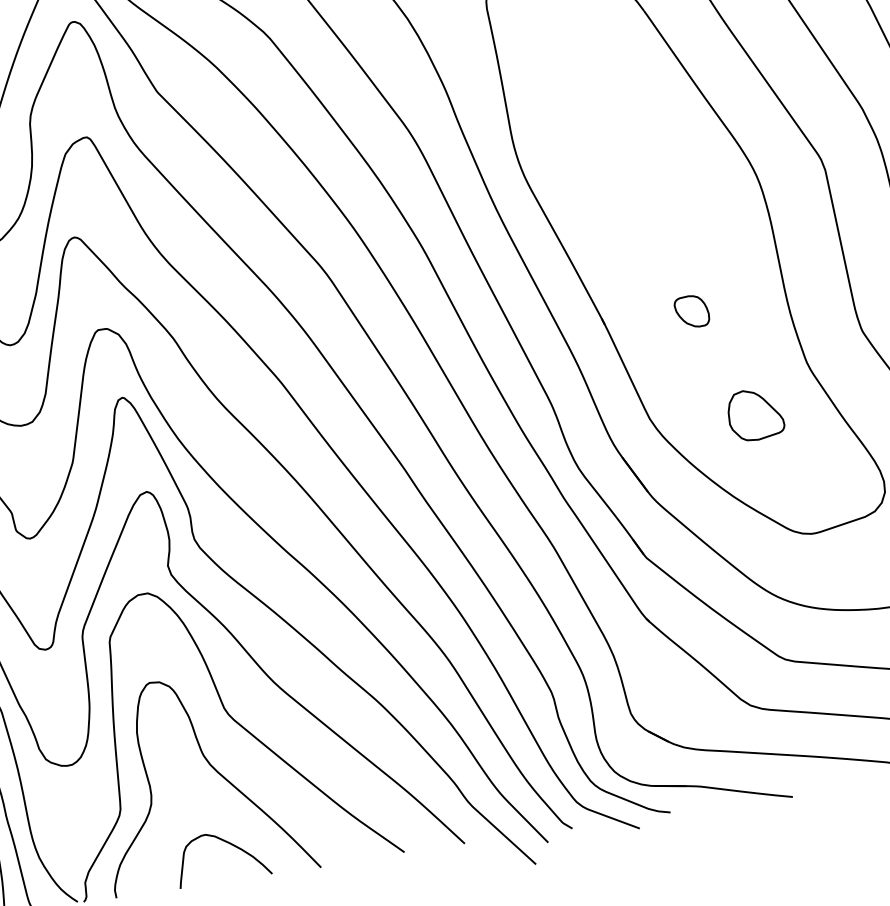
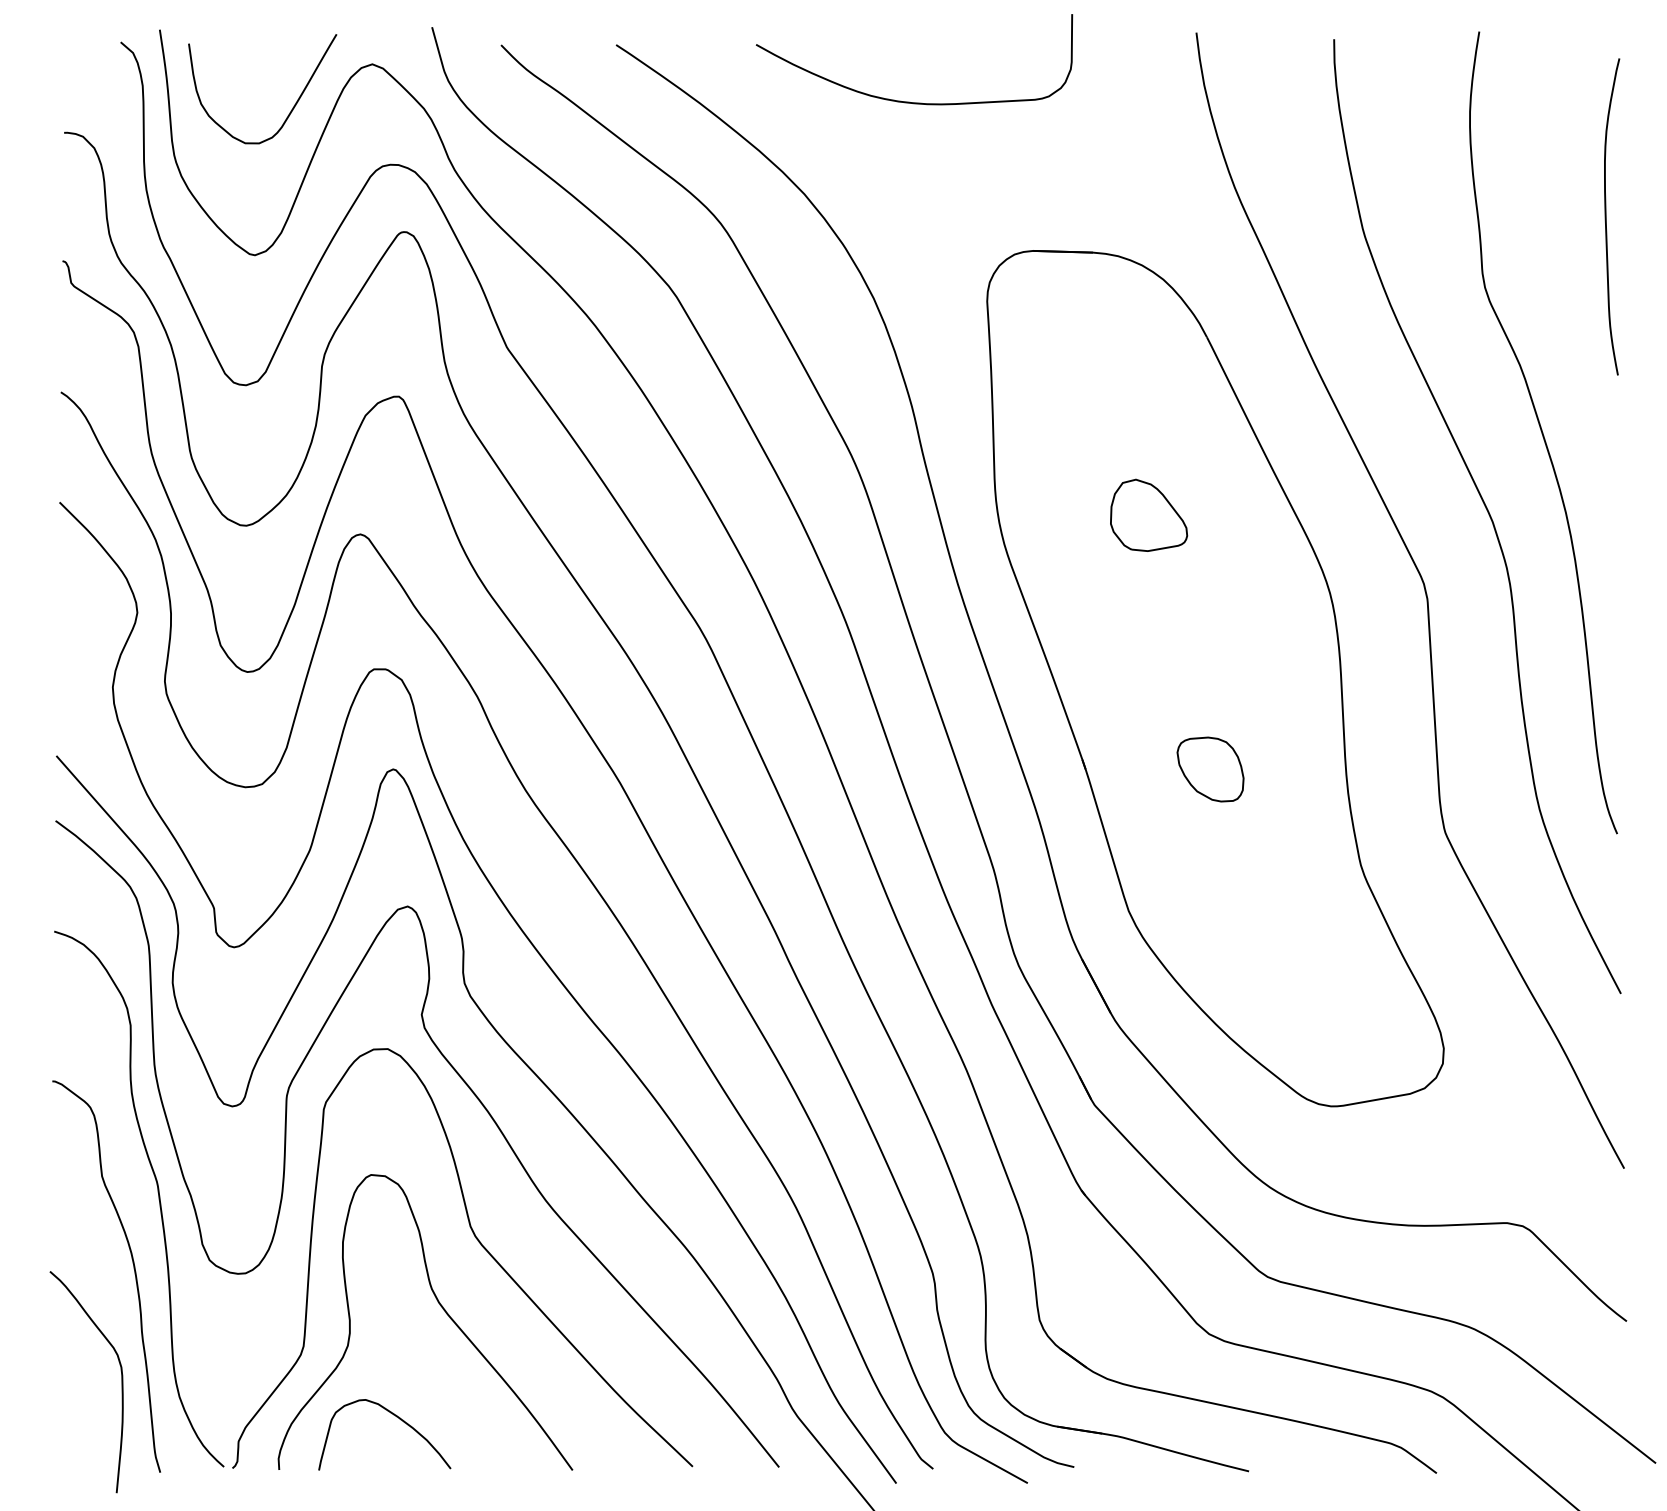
part: (691, 311) -> (1210, 769), size x1.43
part: (755, 414) -> (1149, 514), moved
curve: (229, 843) -> (396, 1417), moved

